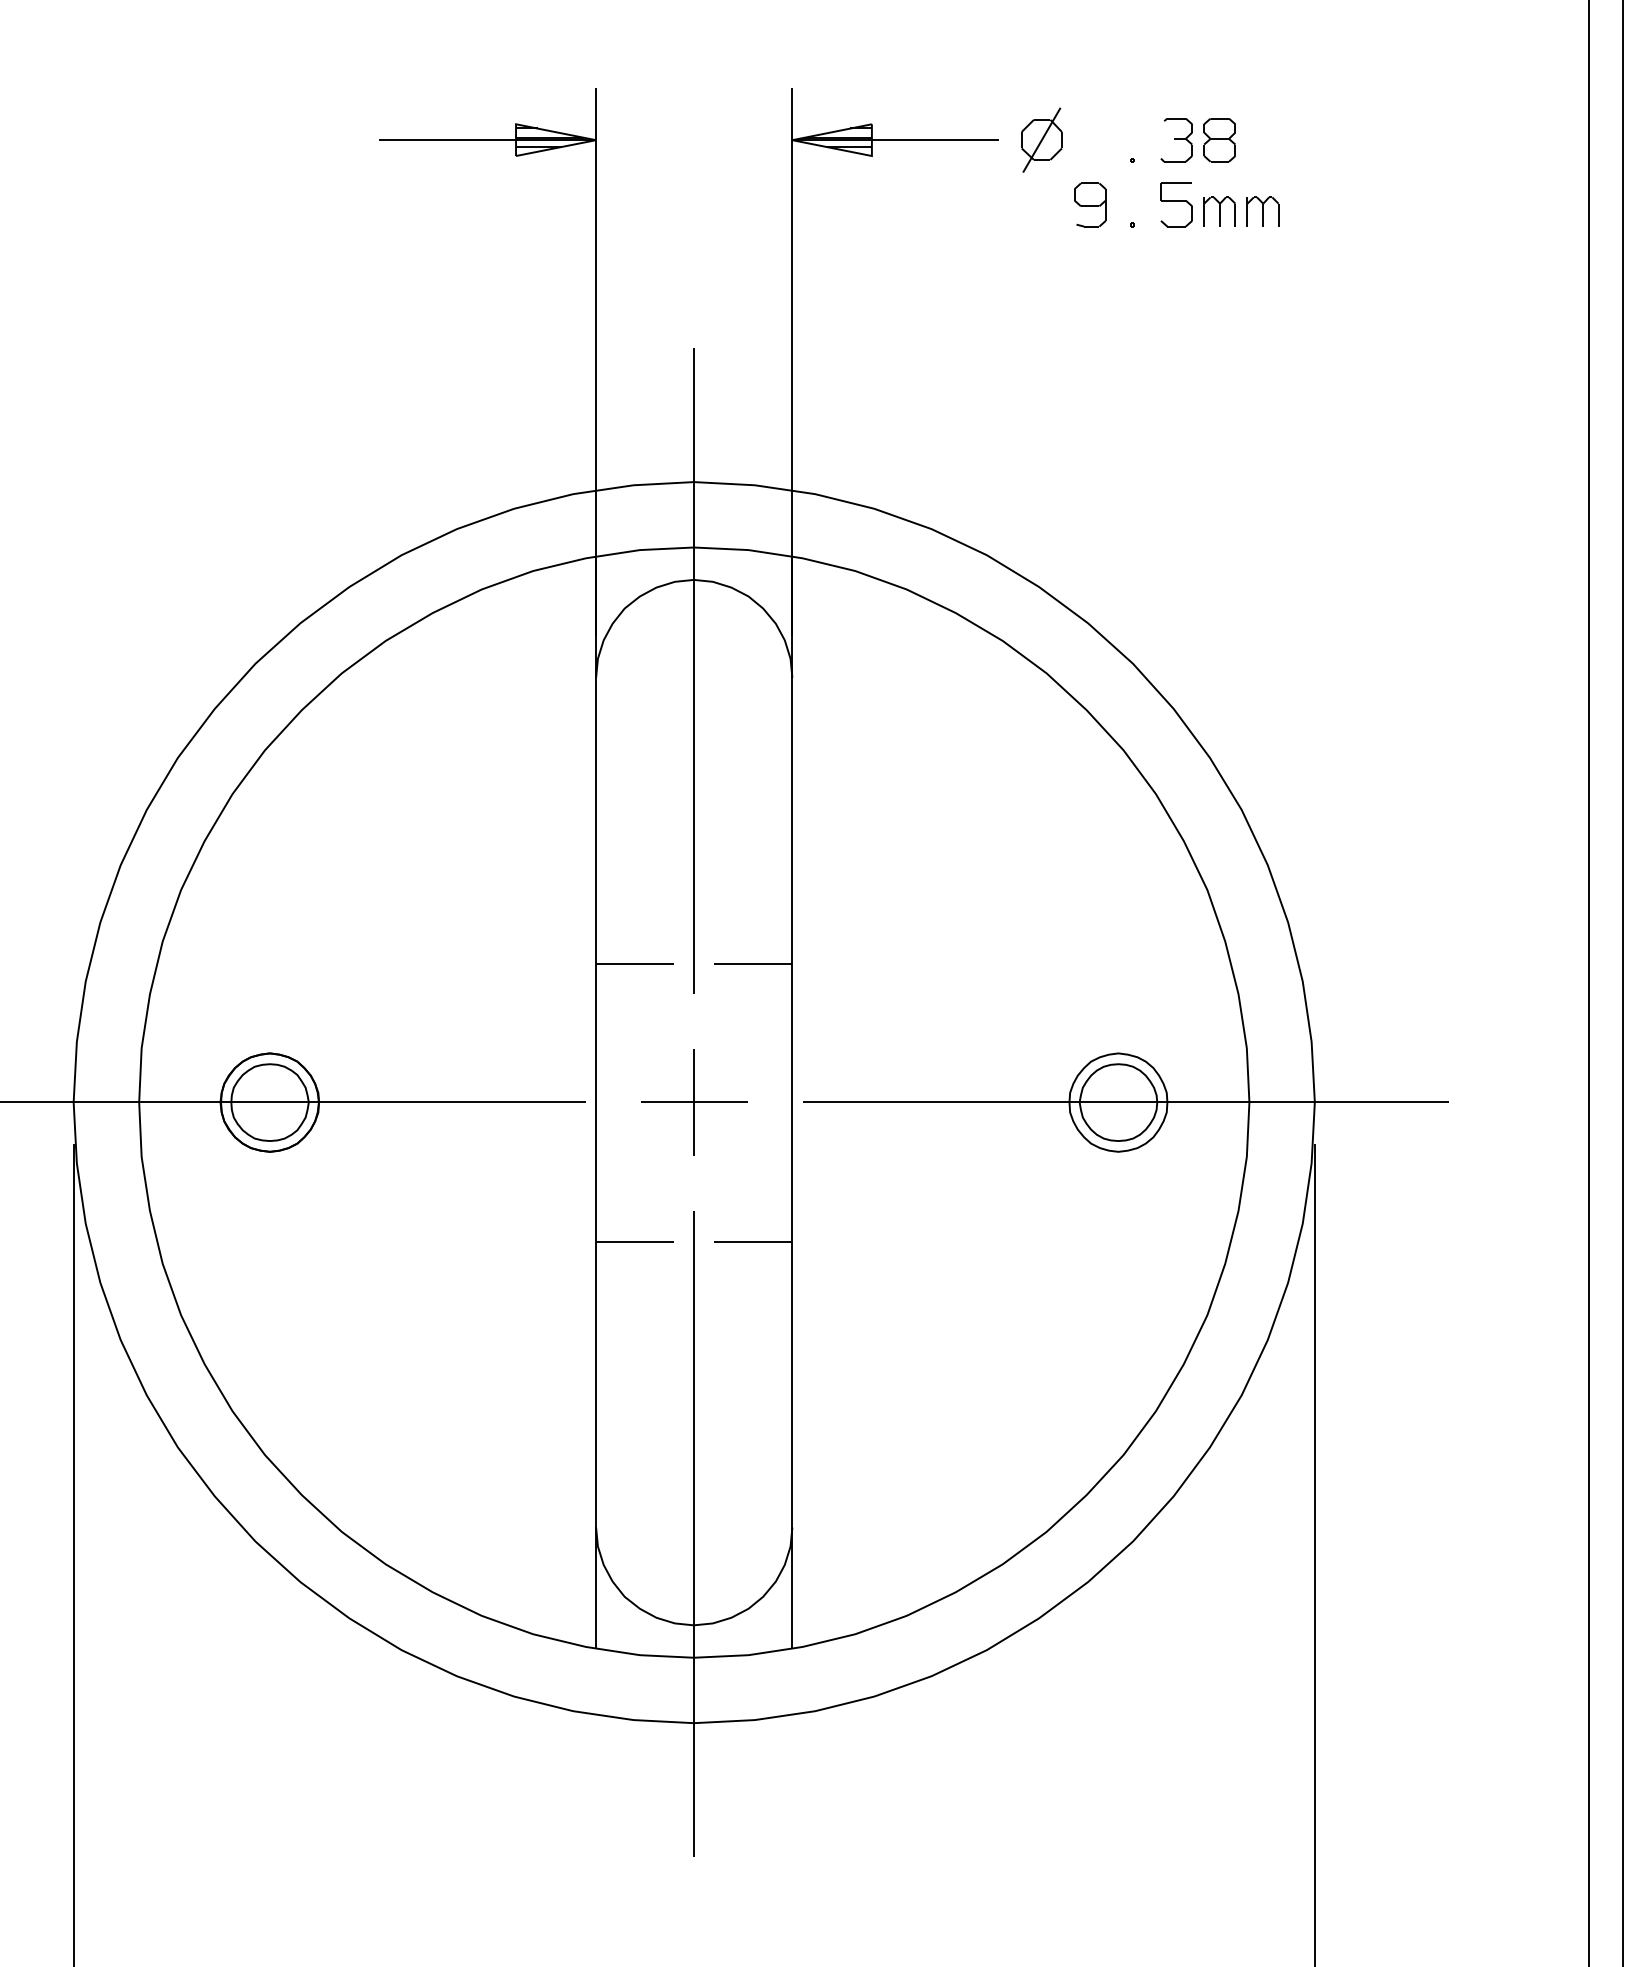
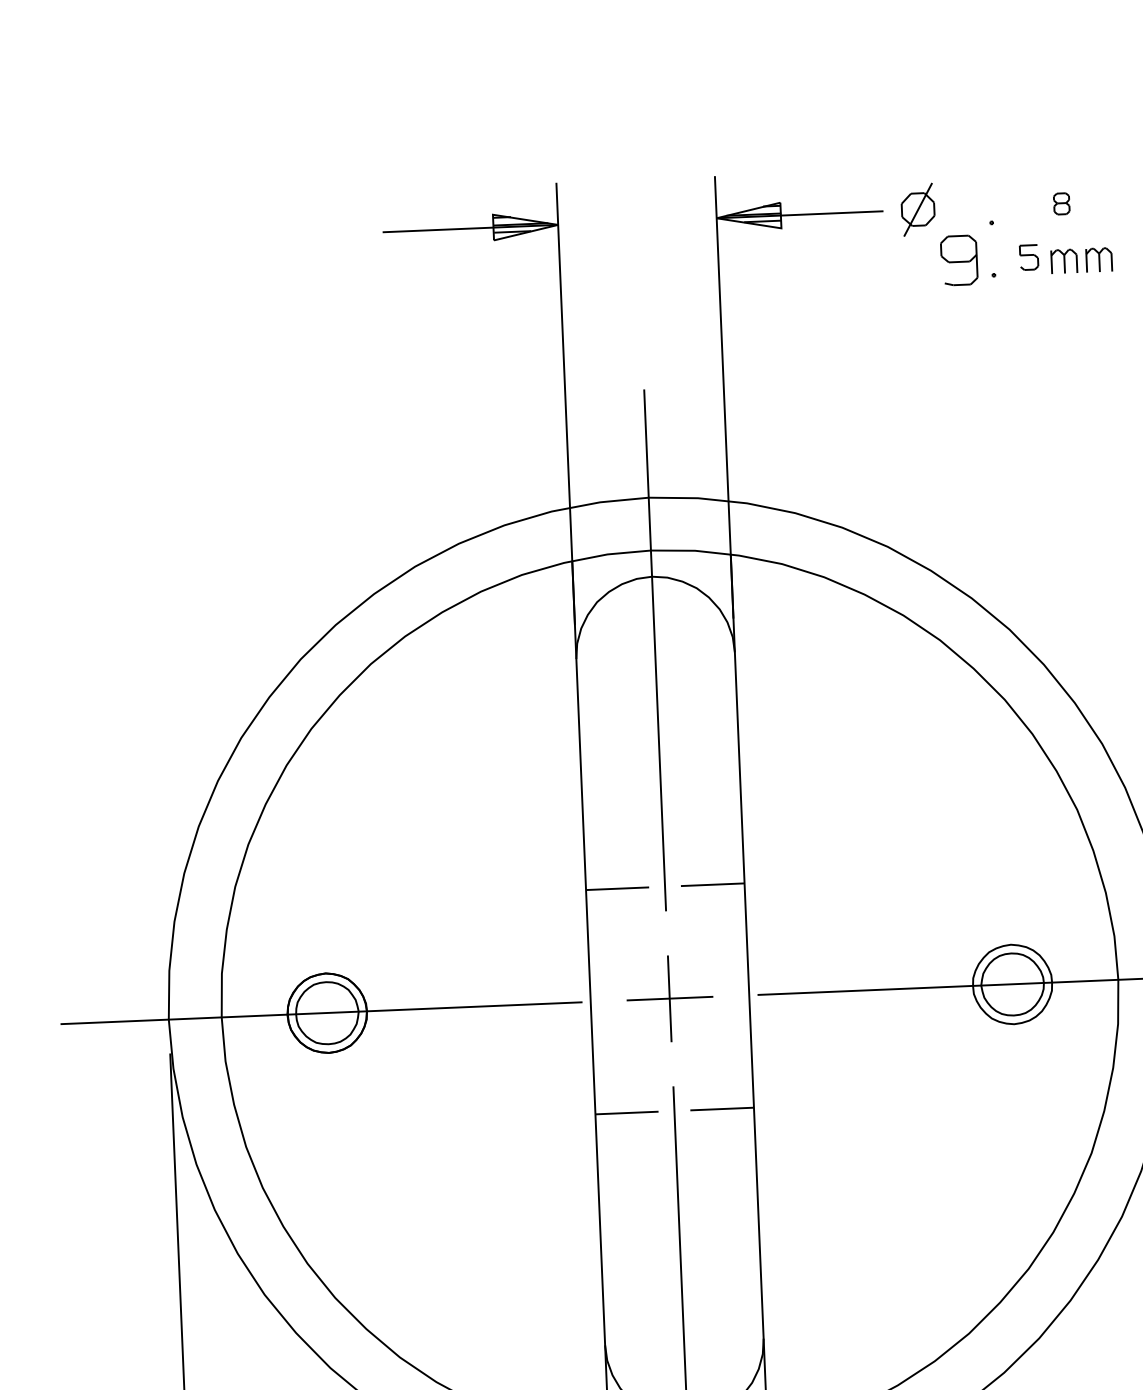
part: (1176, 140) -> (1026, 205), removed
part: (1219, 140) -> (1061, 204), size x0.6
part: (1090, 204) -> (959, 260), size x1.4
part: (1176, 204) -> (1029, 257), size x0.7

